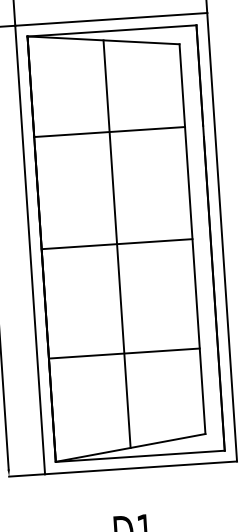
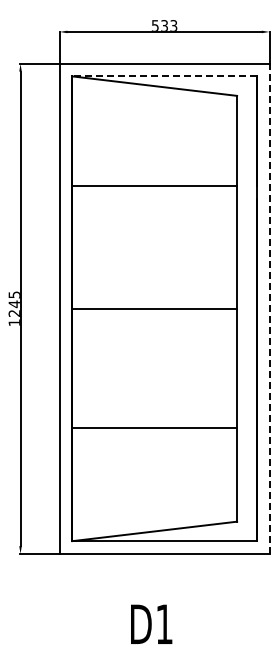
line: (111, 30) -> (164, 76), solid -> dashed
line: (222, 236) -> (269, 308), solid -> dashed
line: (116, 243) -> (154, 308), removed

